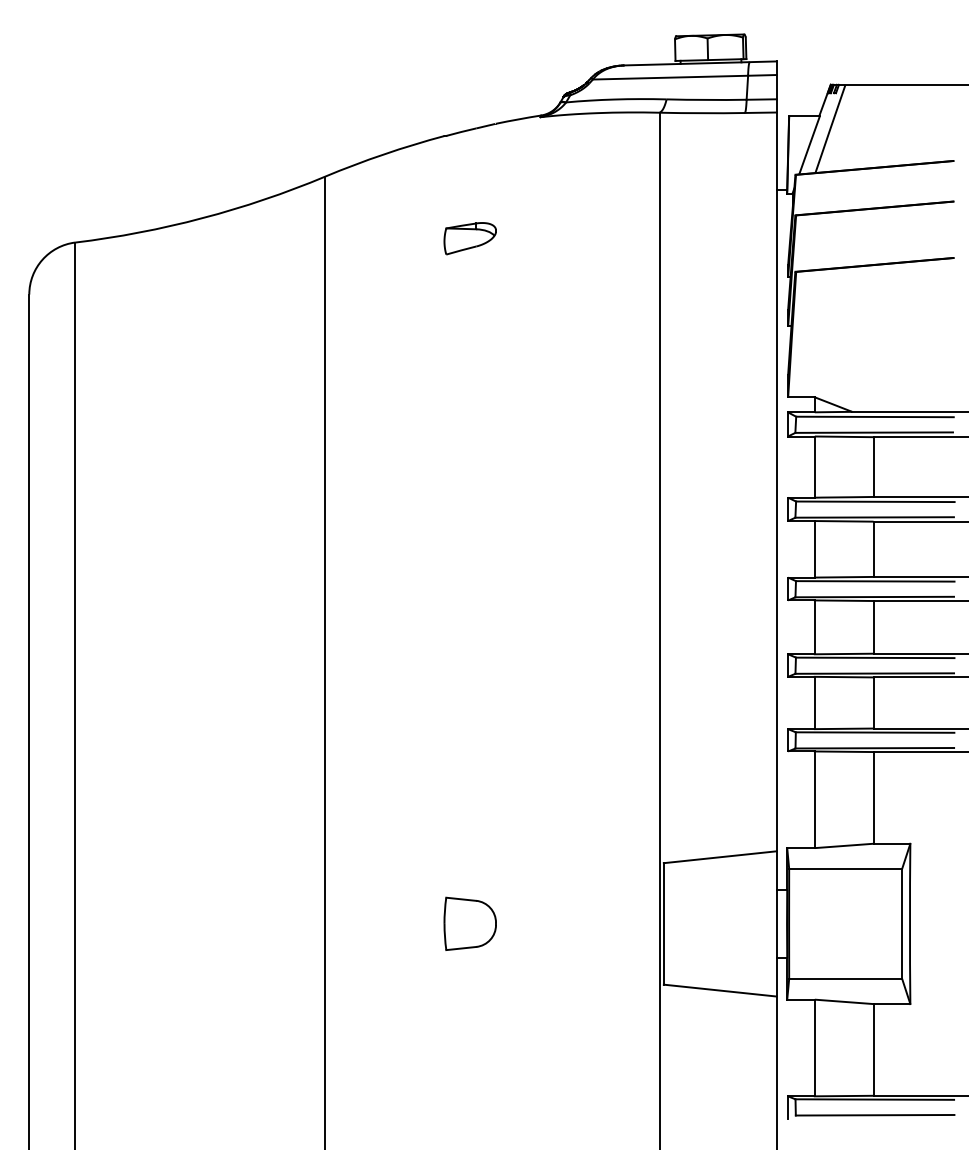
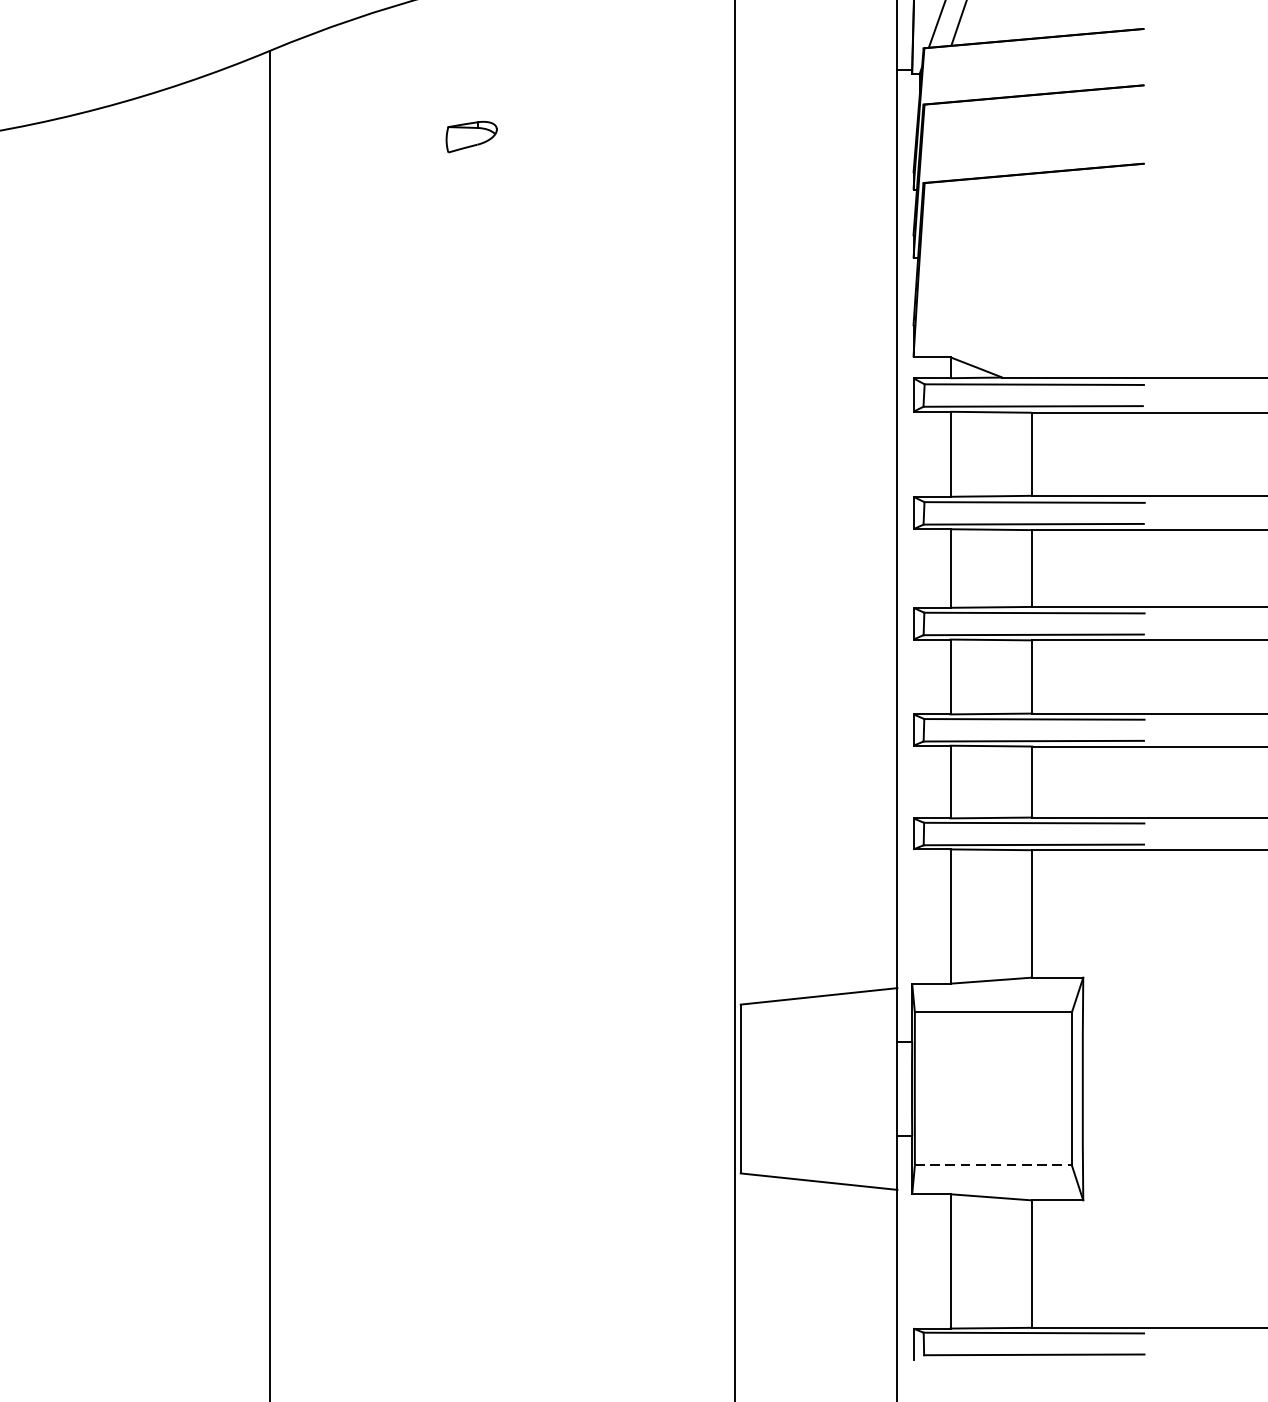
part: (469, 238) -> (470, 136), size x0.7
part: (469, 923) -> (470, 1088), removed
line: (845, 978) -> (993, 1164), solid -> dashed

